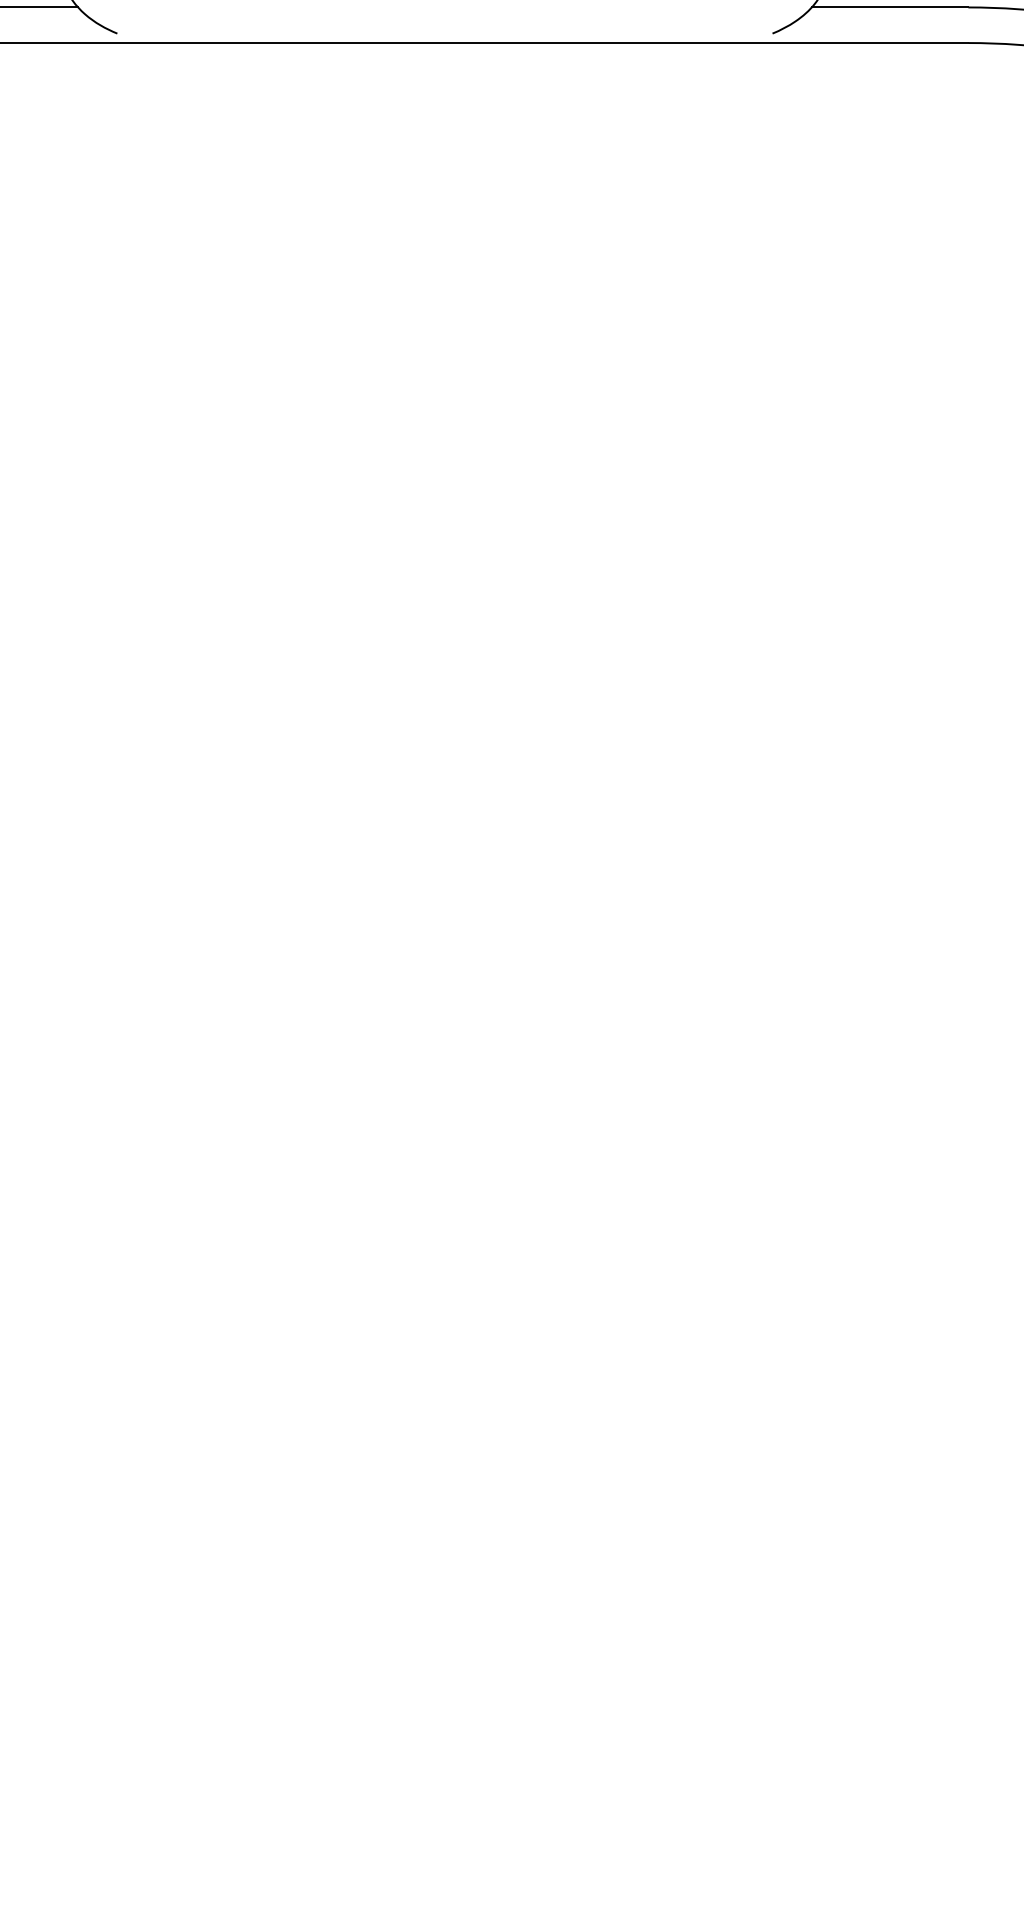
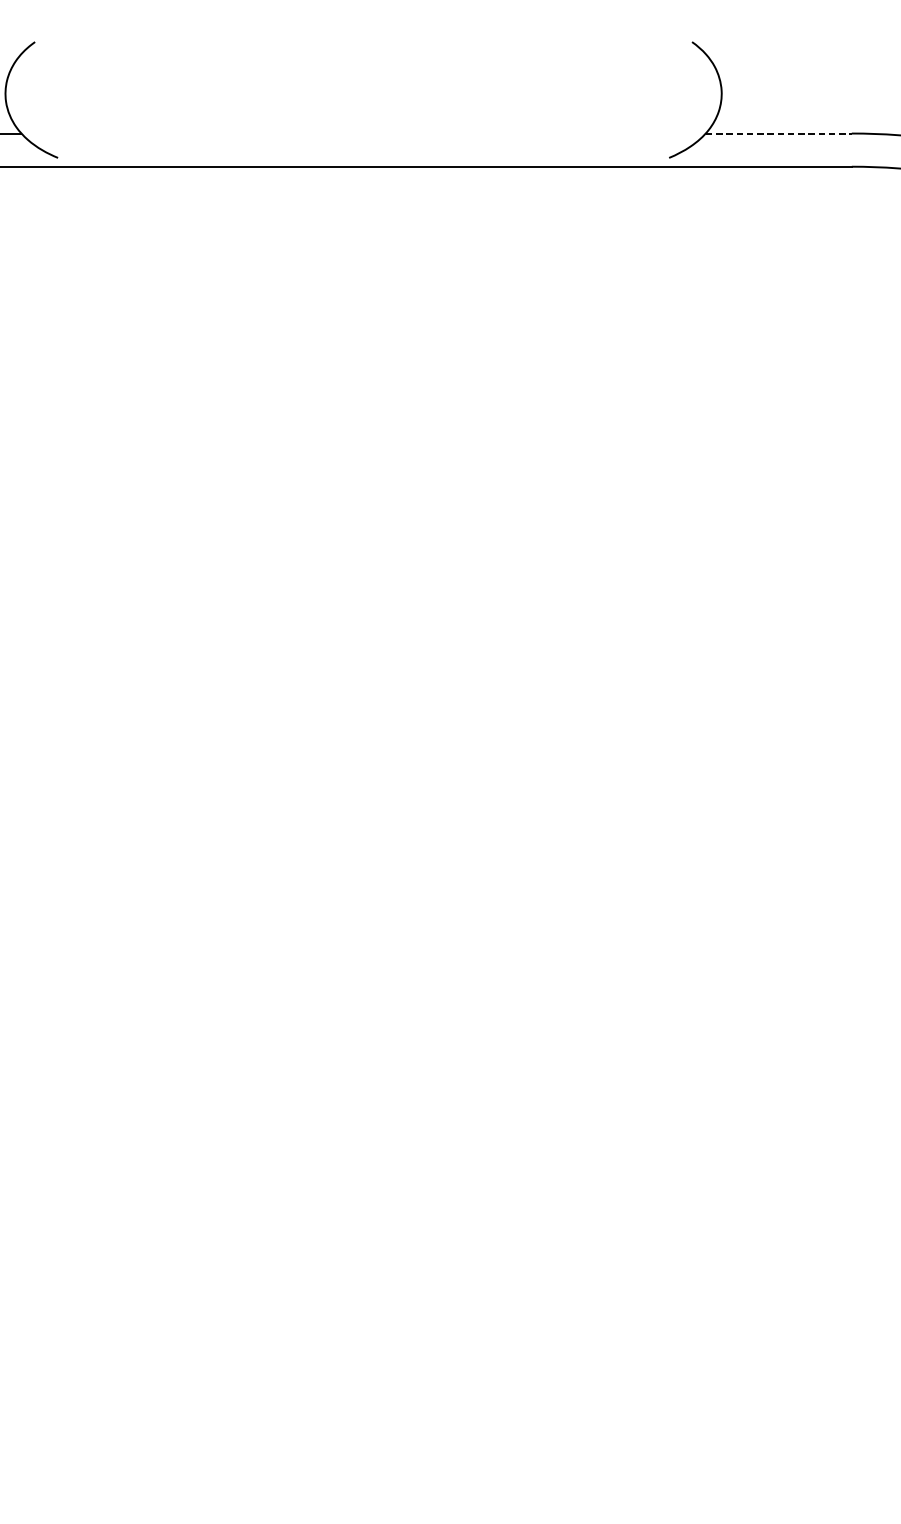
line: (890, 7) -> (779, 133), solid -> dashed

